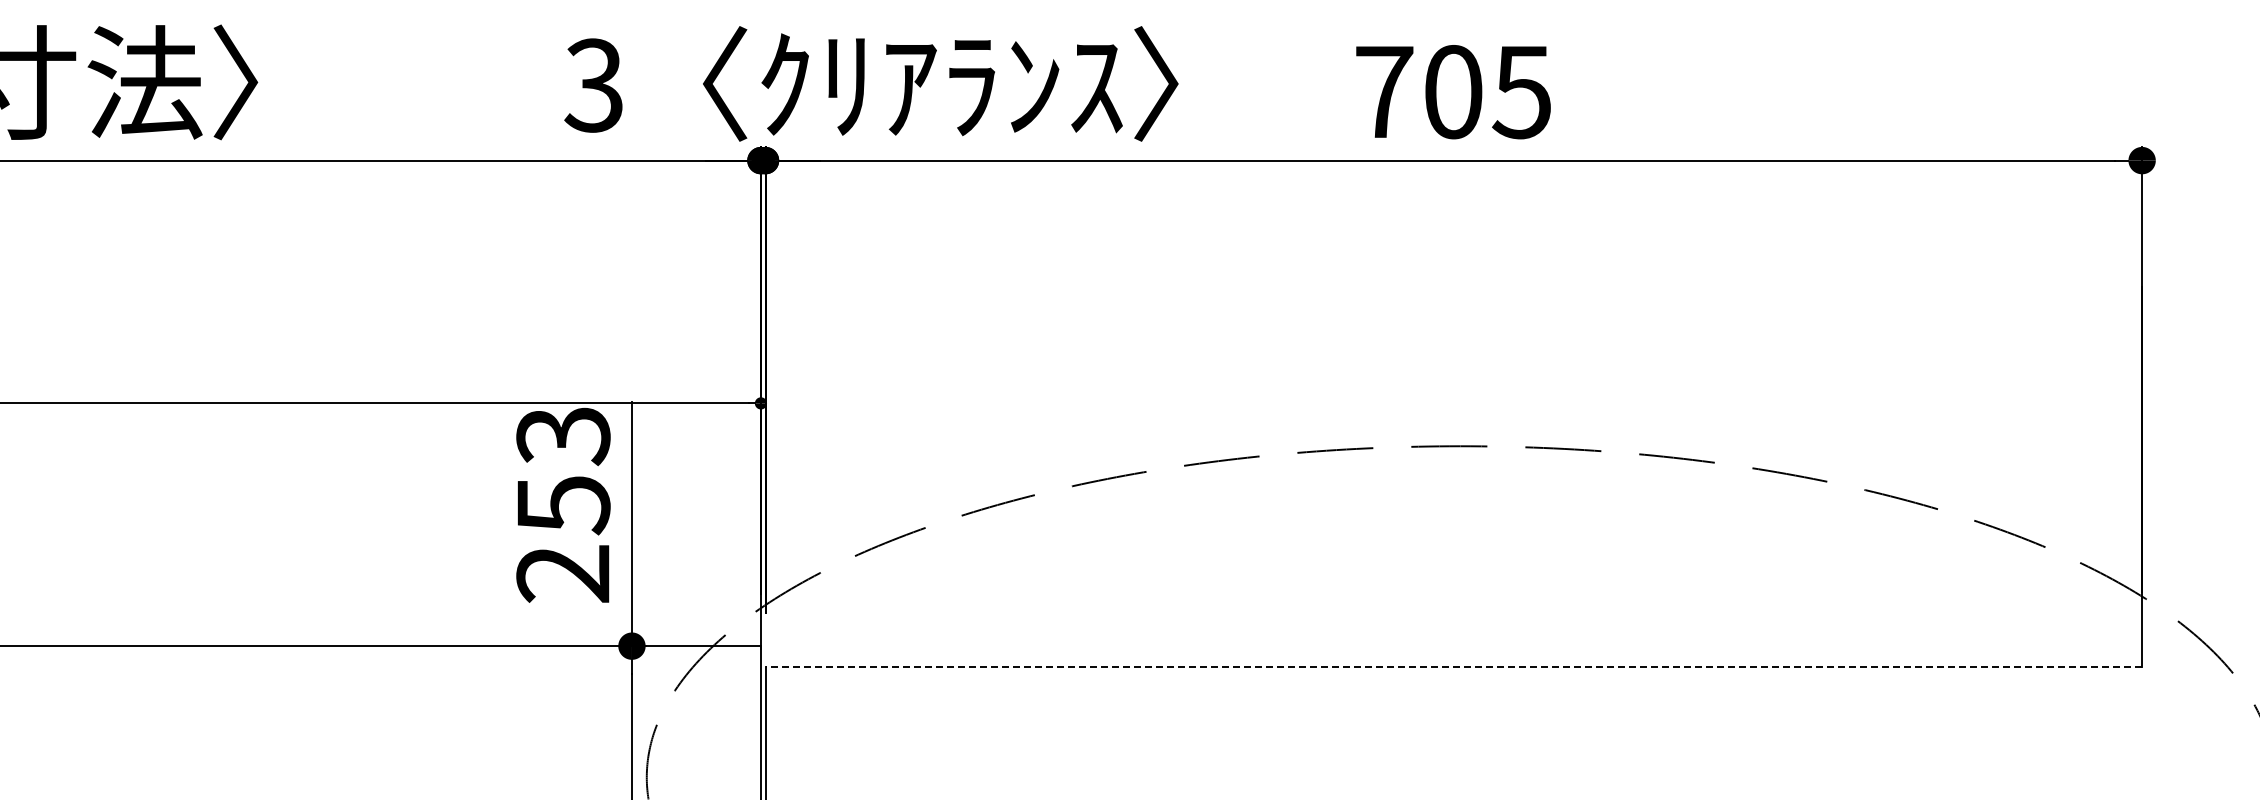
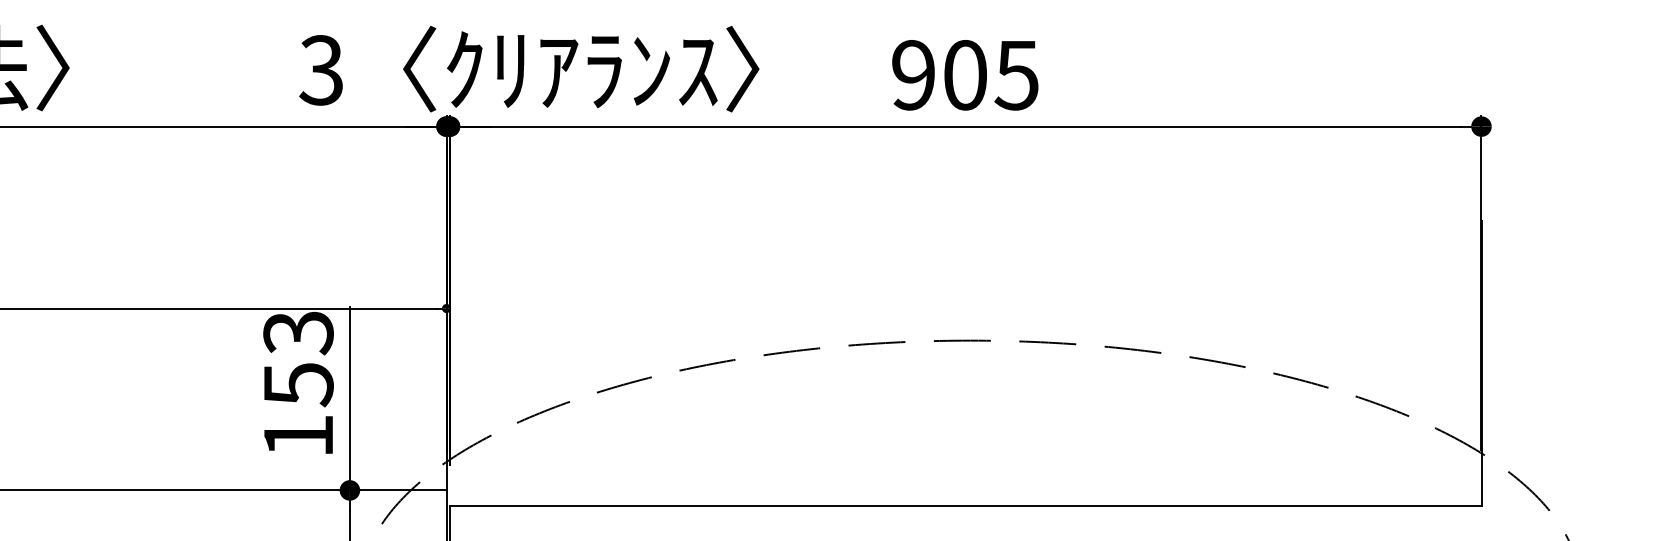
text: (1384, 92) -> (913, 75), 705 -> 905
text: (562, 573) -> (297, 435), 253 -> 153
line: (1453, 667) -> (965, 506), dashed -> solid

